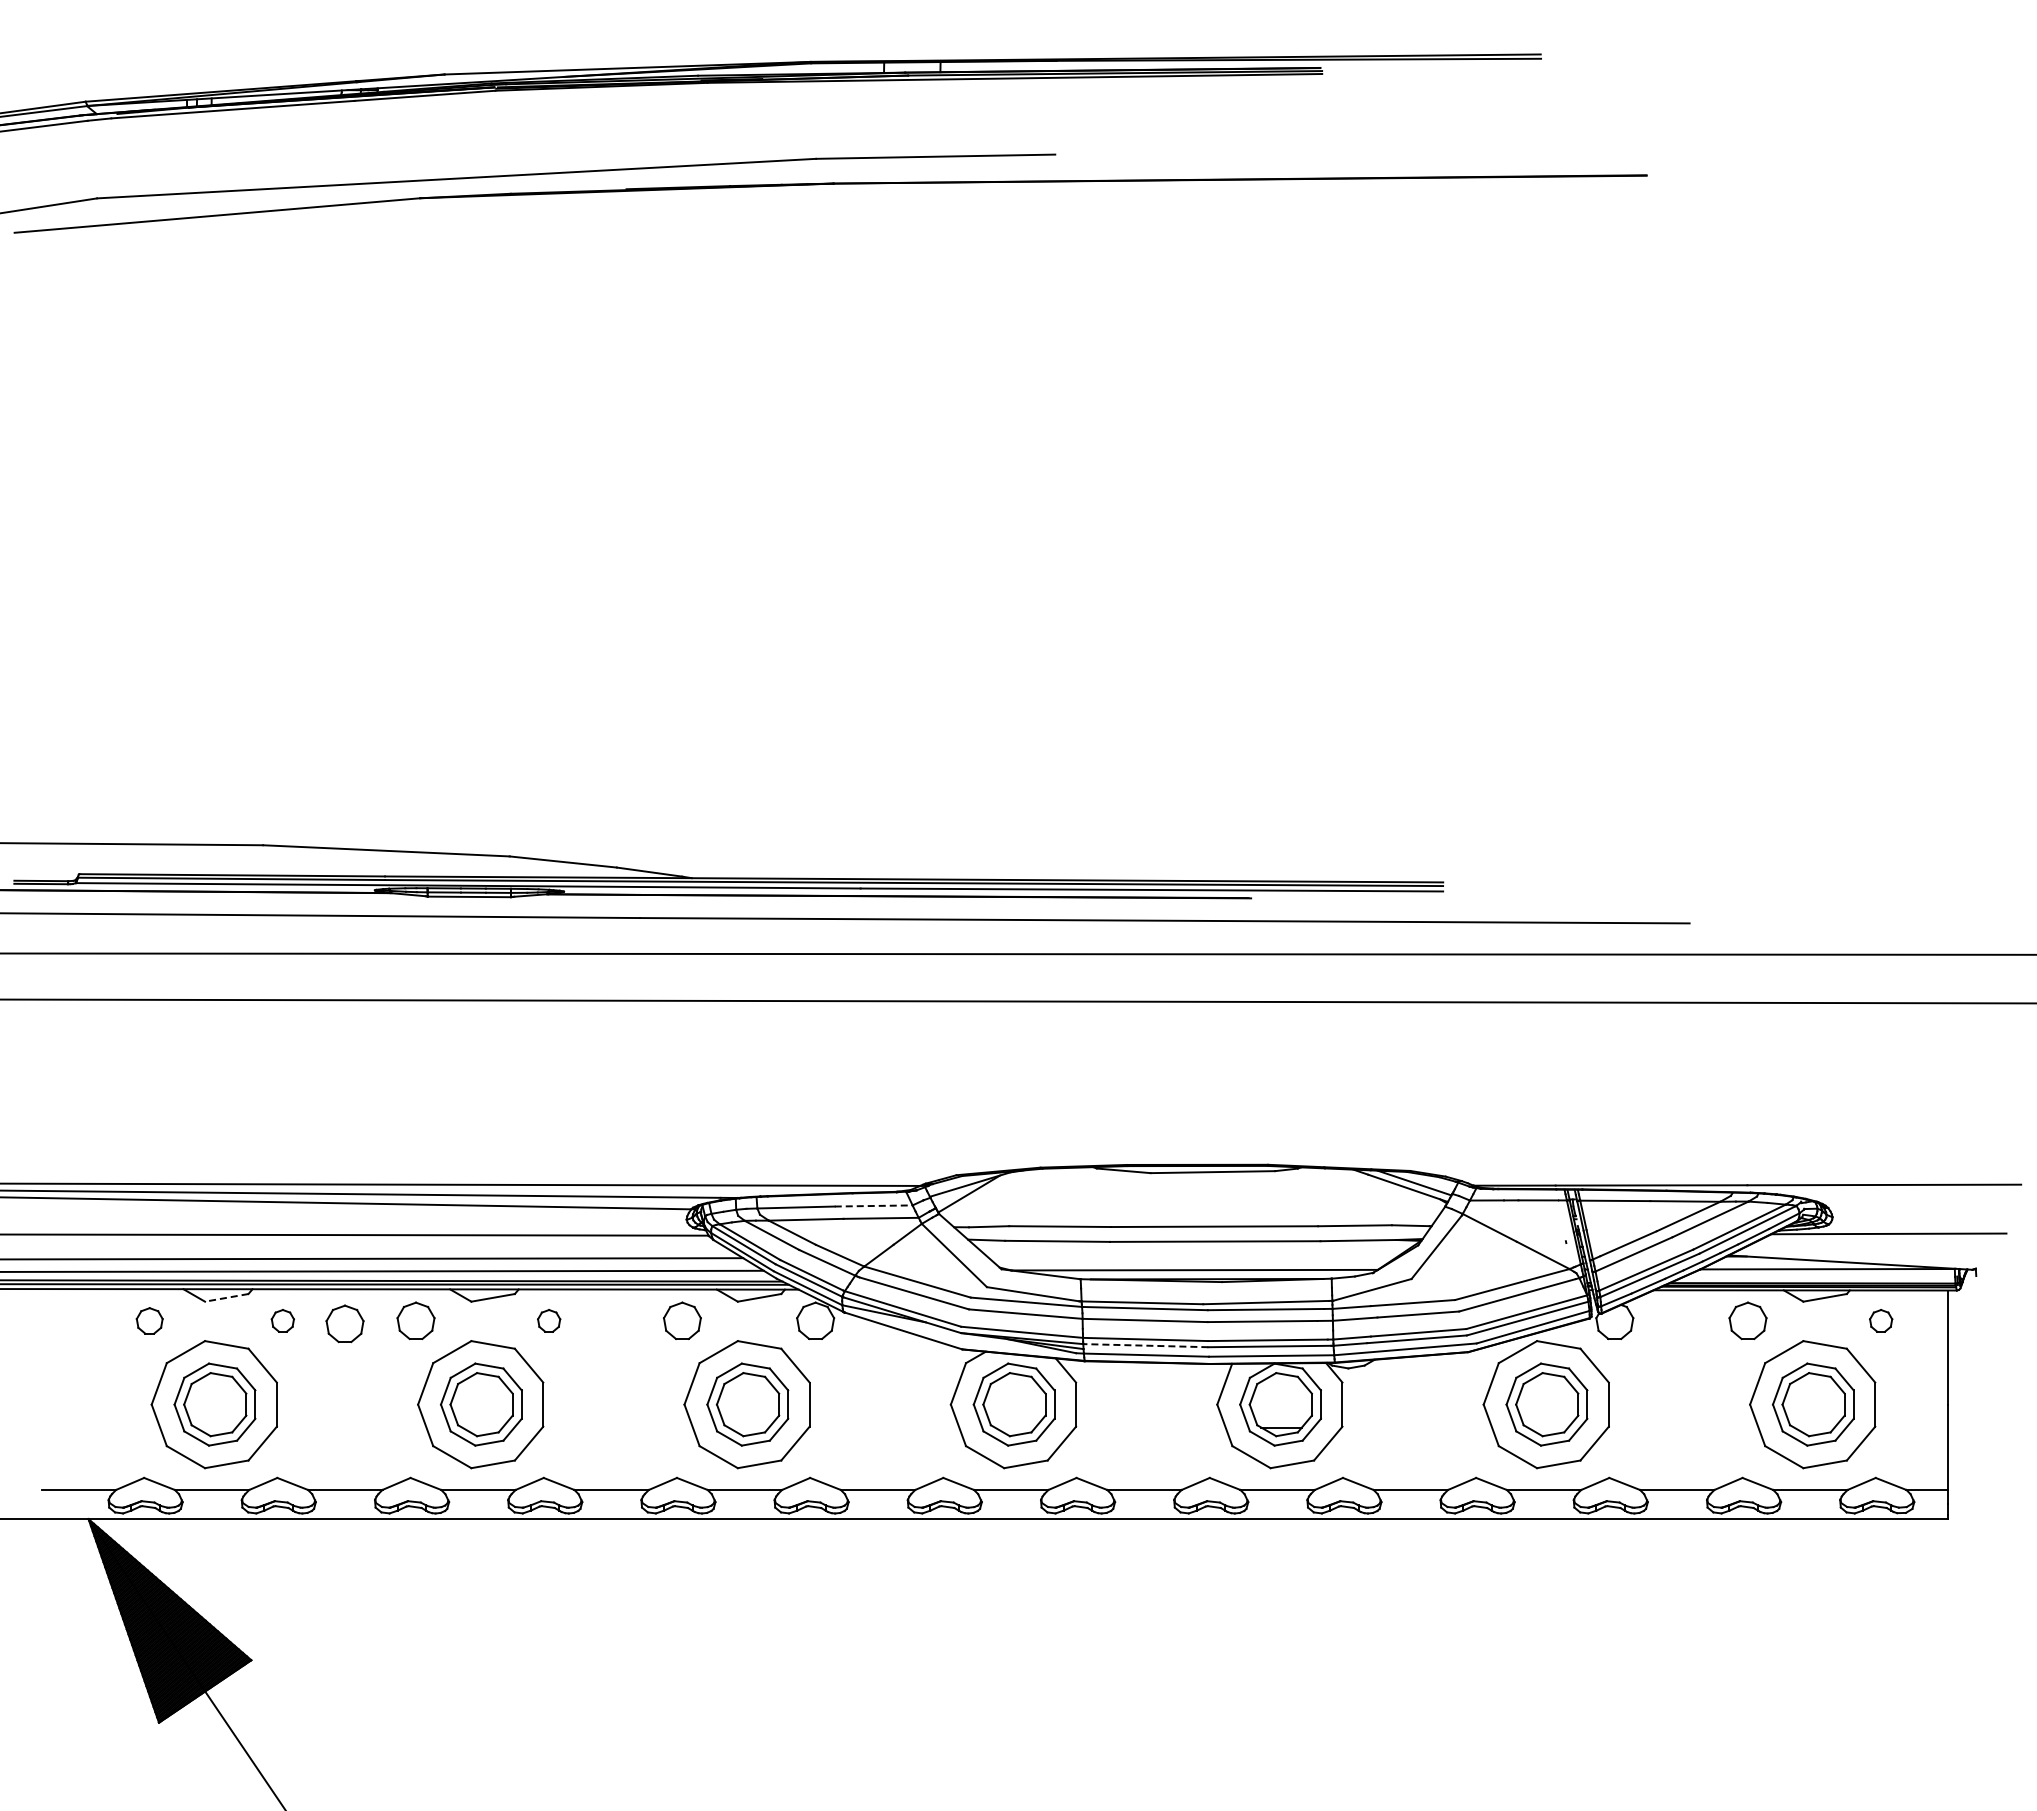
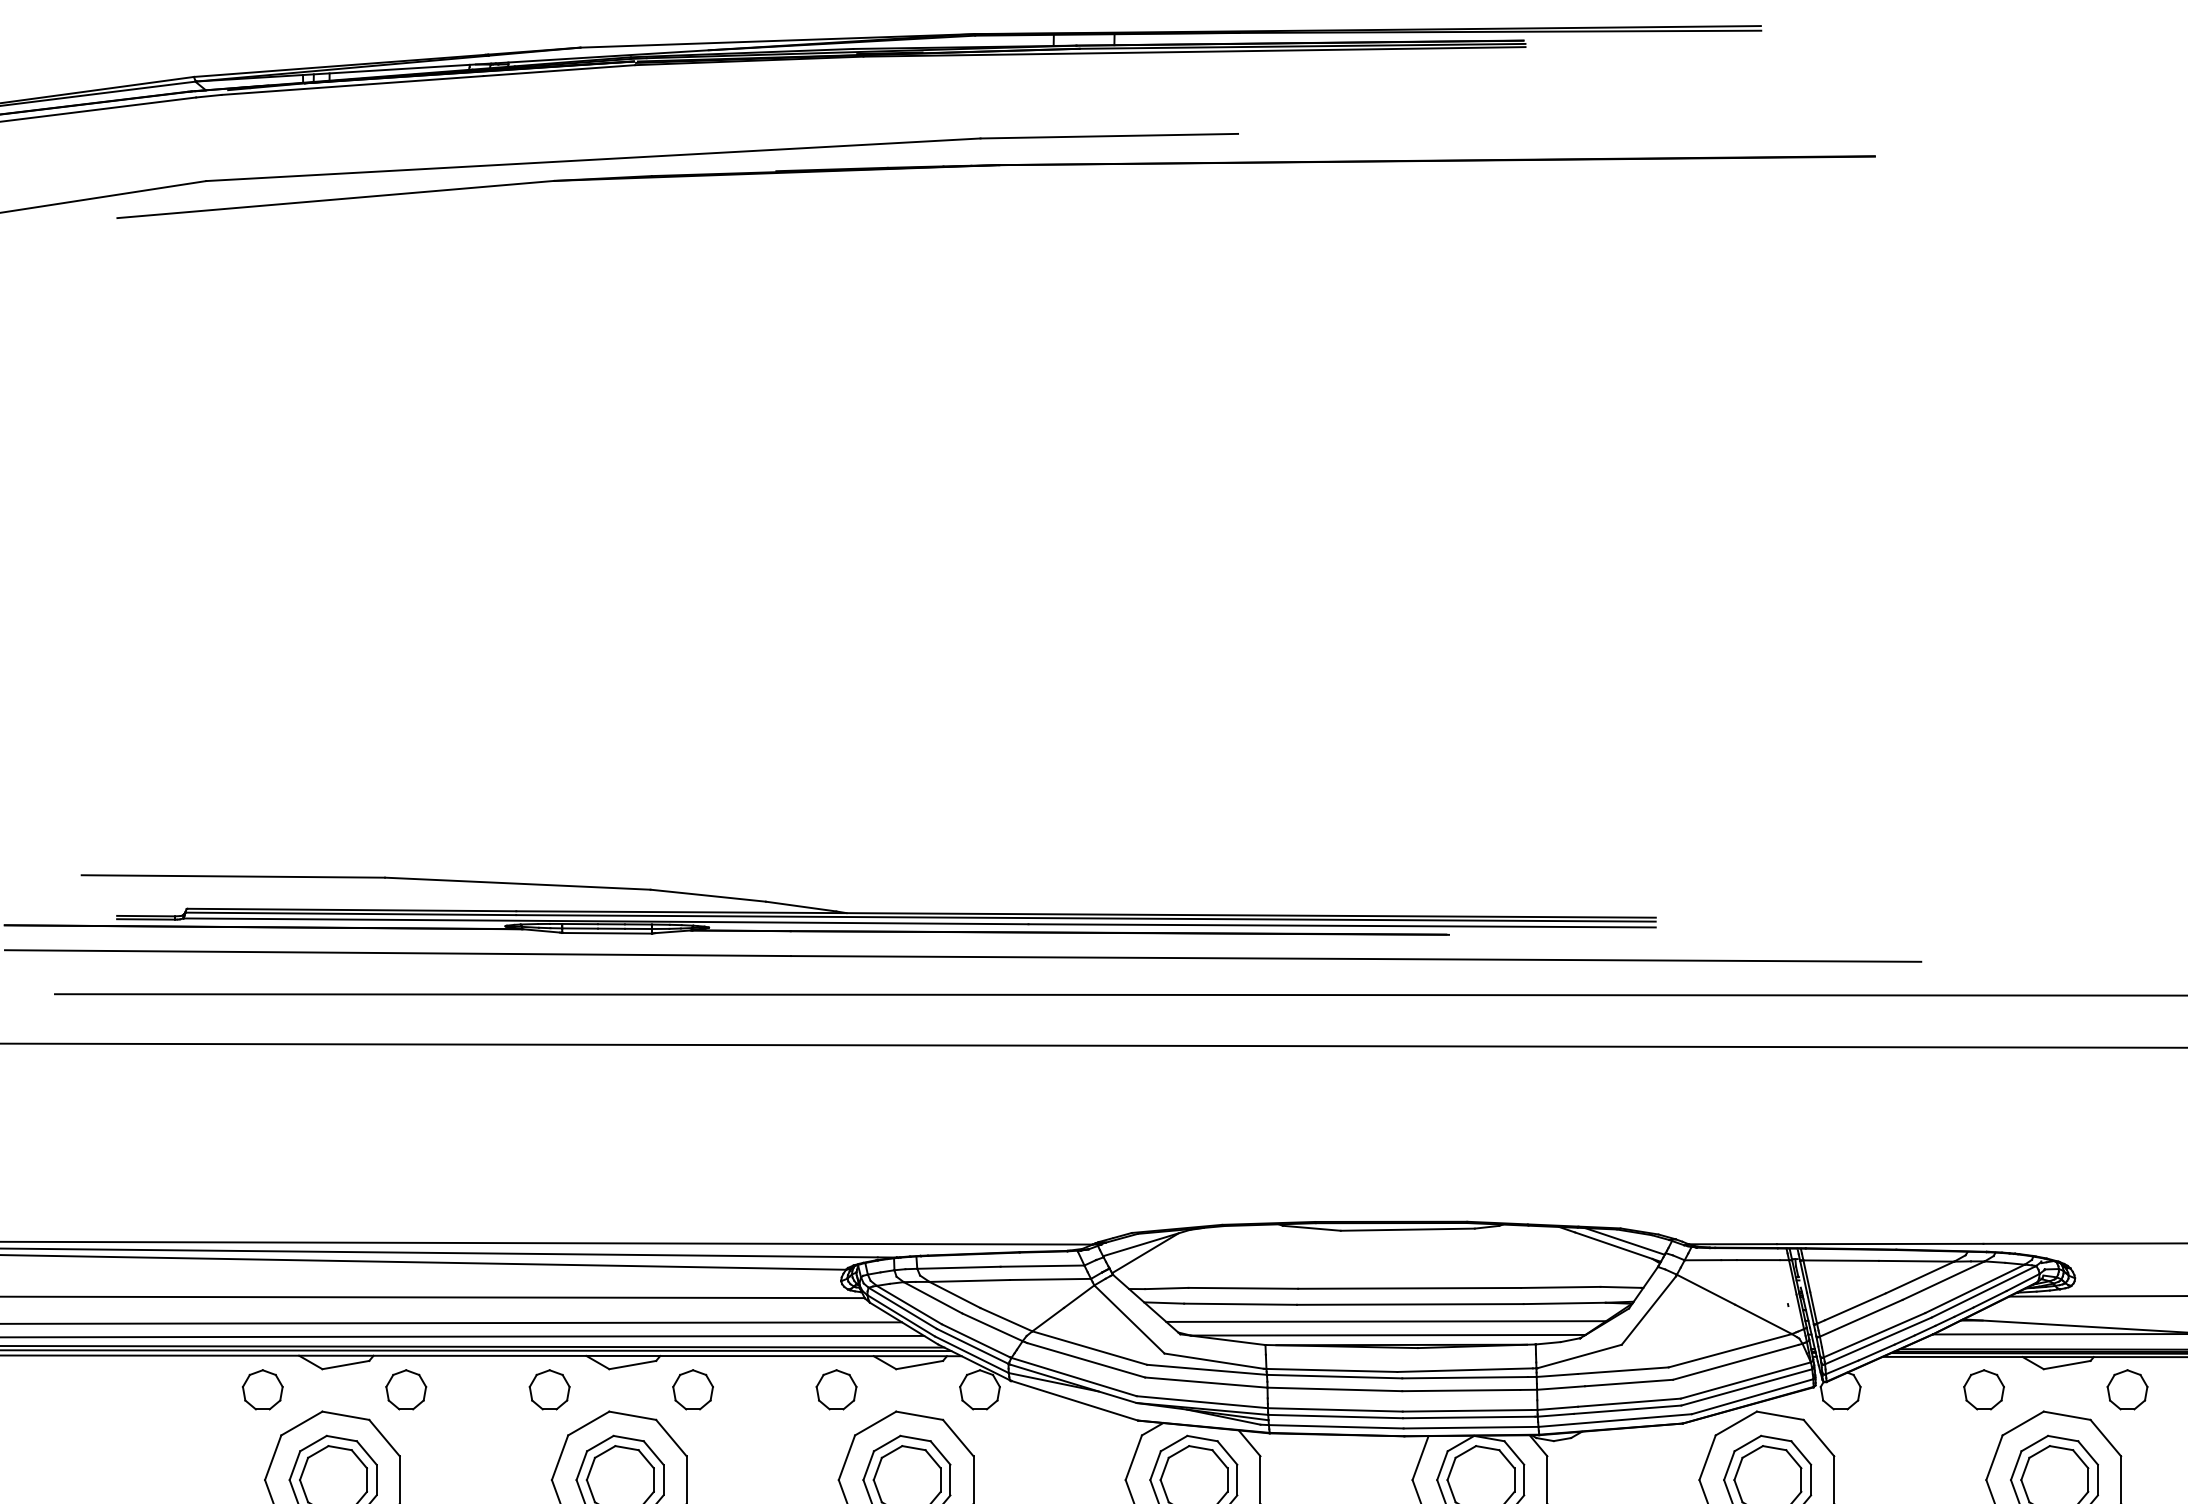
line: (873, 1205) -> (1042, 1265), dashed -> solid
line: (1192, 1257) -> (1385, 1321), added
line: (226, 1297) -> (345, 1364), dashed -> solid
part: (149, 1320) -> (262, 1389), size x1.43
part: (282, 1320) -> (405, 1389), size x1.67
part: (548, 1320) -> (692, 1389), size x1.67
part: (1880, 1320) -> (2126, 1389), size x1.67
part: (344, 1323) -> (472, 1392), removed
line: (1145, 1345) -> (1335, 1416), dashed -> solid

